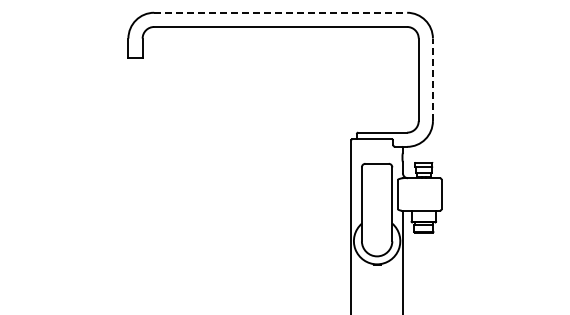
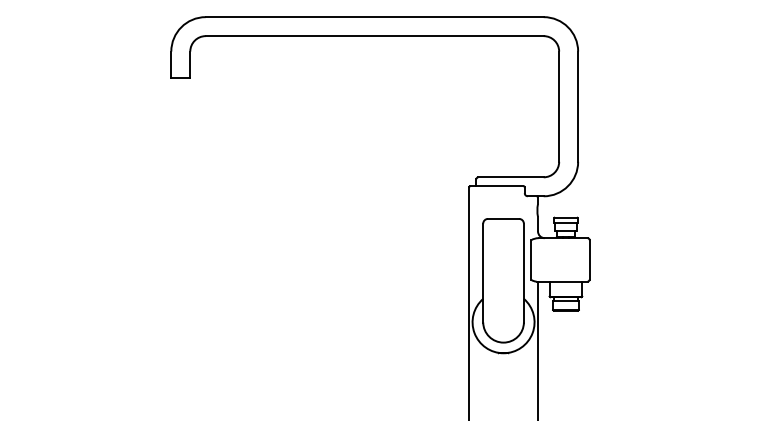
line: (281, 12) -> (375, 16), dashed -> solid
line: (432, 79) -> (577, 106), dashed -> solid

